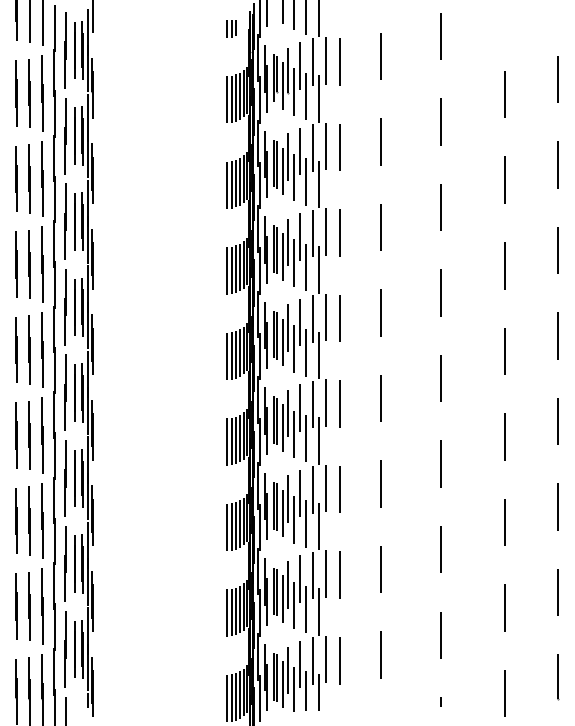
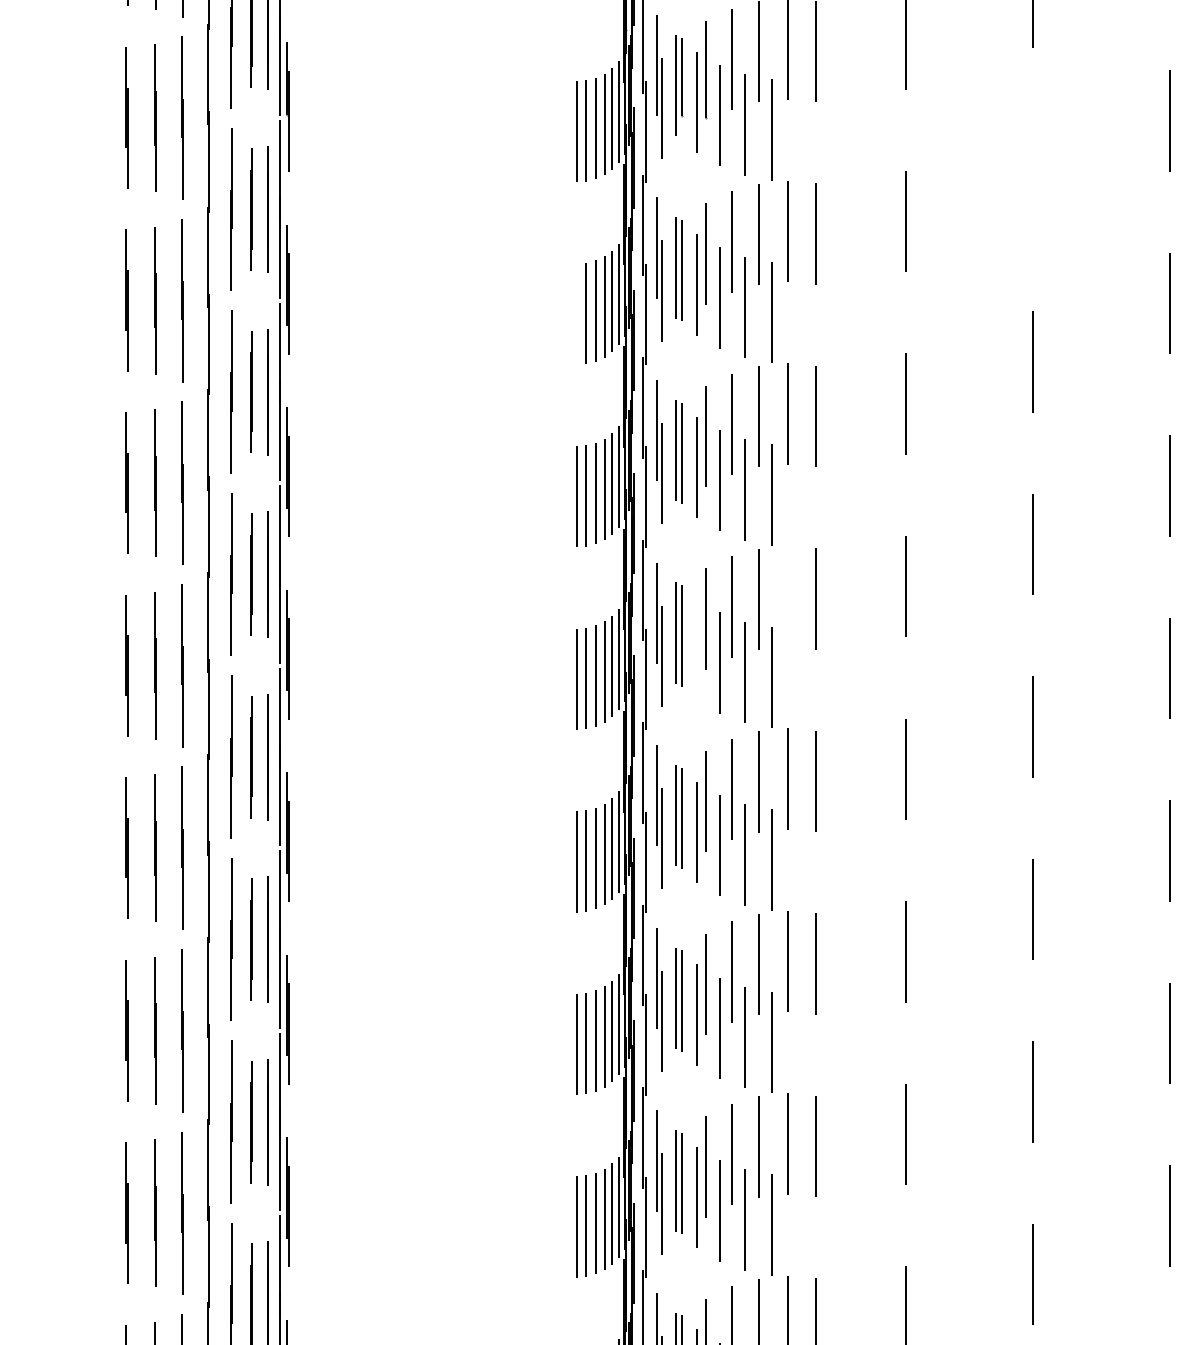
line: (440, 121) -> (1031, 178), removed
line: (227, 185) -> (577, 314), removed
line: (326, 317) -> (788, 596), removed
line: (283, 342) -> (696, 649), removed

